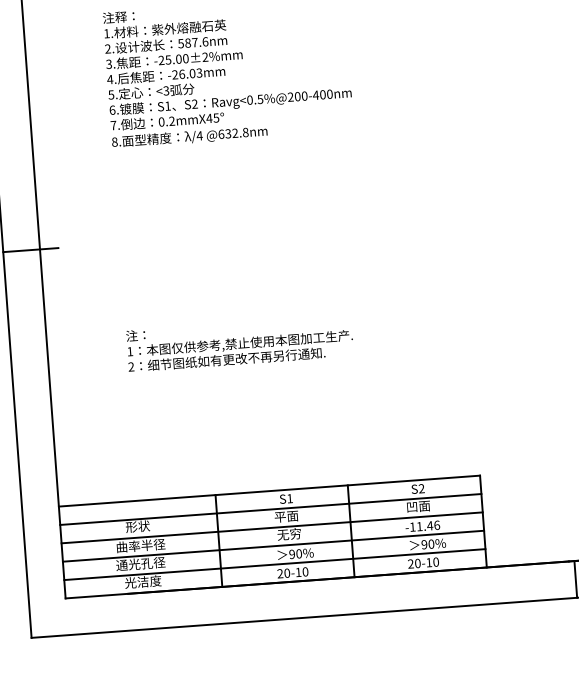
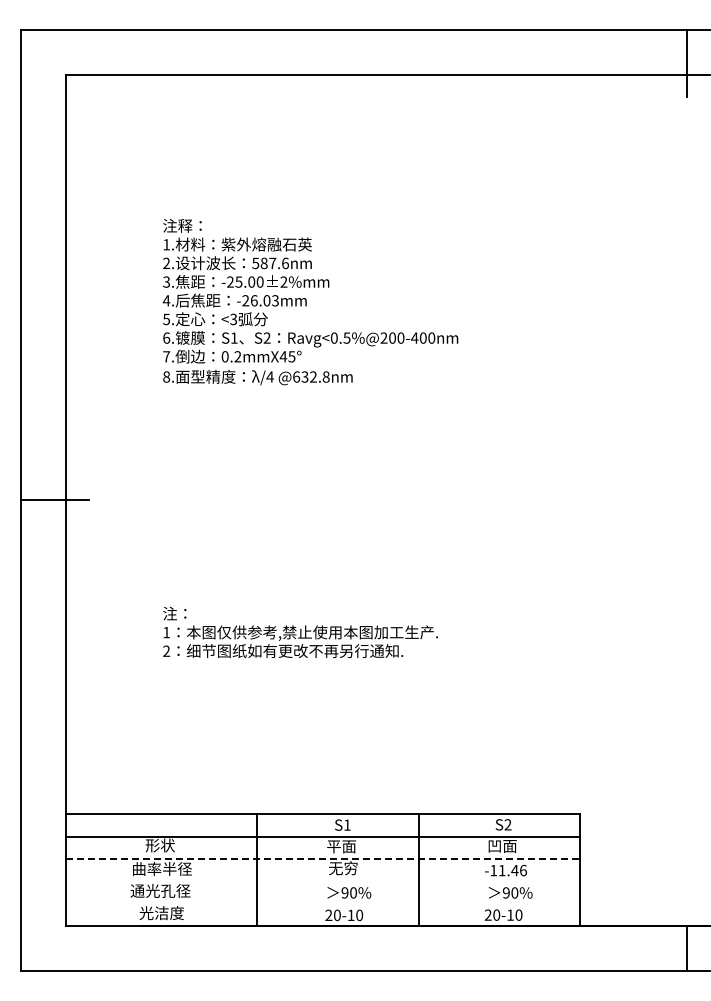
line: (272, 527) -> (323, 858), solid -> dashed
line: (273, 546) -> (322, 881), removed
line: (274, 564) -> (322, 903), removed

